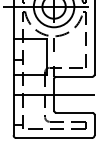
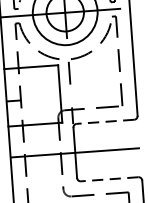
line: (73, 76) -> (104, 121), solid -> dashed
line: (73, 112) -> (108, 178), solid -> dashed

